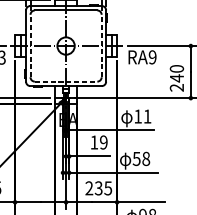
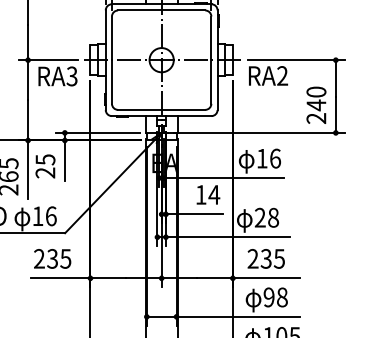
line: (30, 46) -> (111, 60), dashed -> solid
line: (101, 46) -> (211, 60), dashed -> solid
text: (152, 57) -> (282, 75), RA9 -> RA2
line: (65, 81) -> (161, 109), dashed -> solid
text: (147, 116) -> (275, 158), 11 -> 16
text: (103, 142) -> (214, 194), 19 -> 14
text: (136, 158) -> (259, 217), 58 -> 28
text: (98, 188) -> (265, 258), moved

